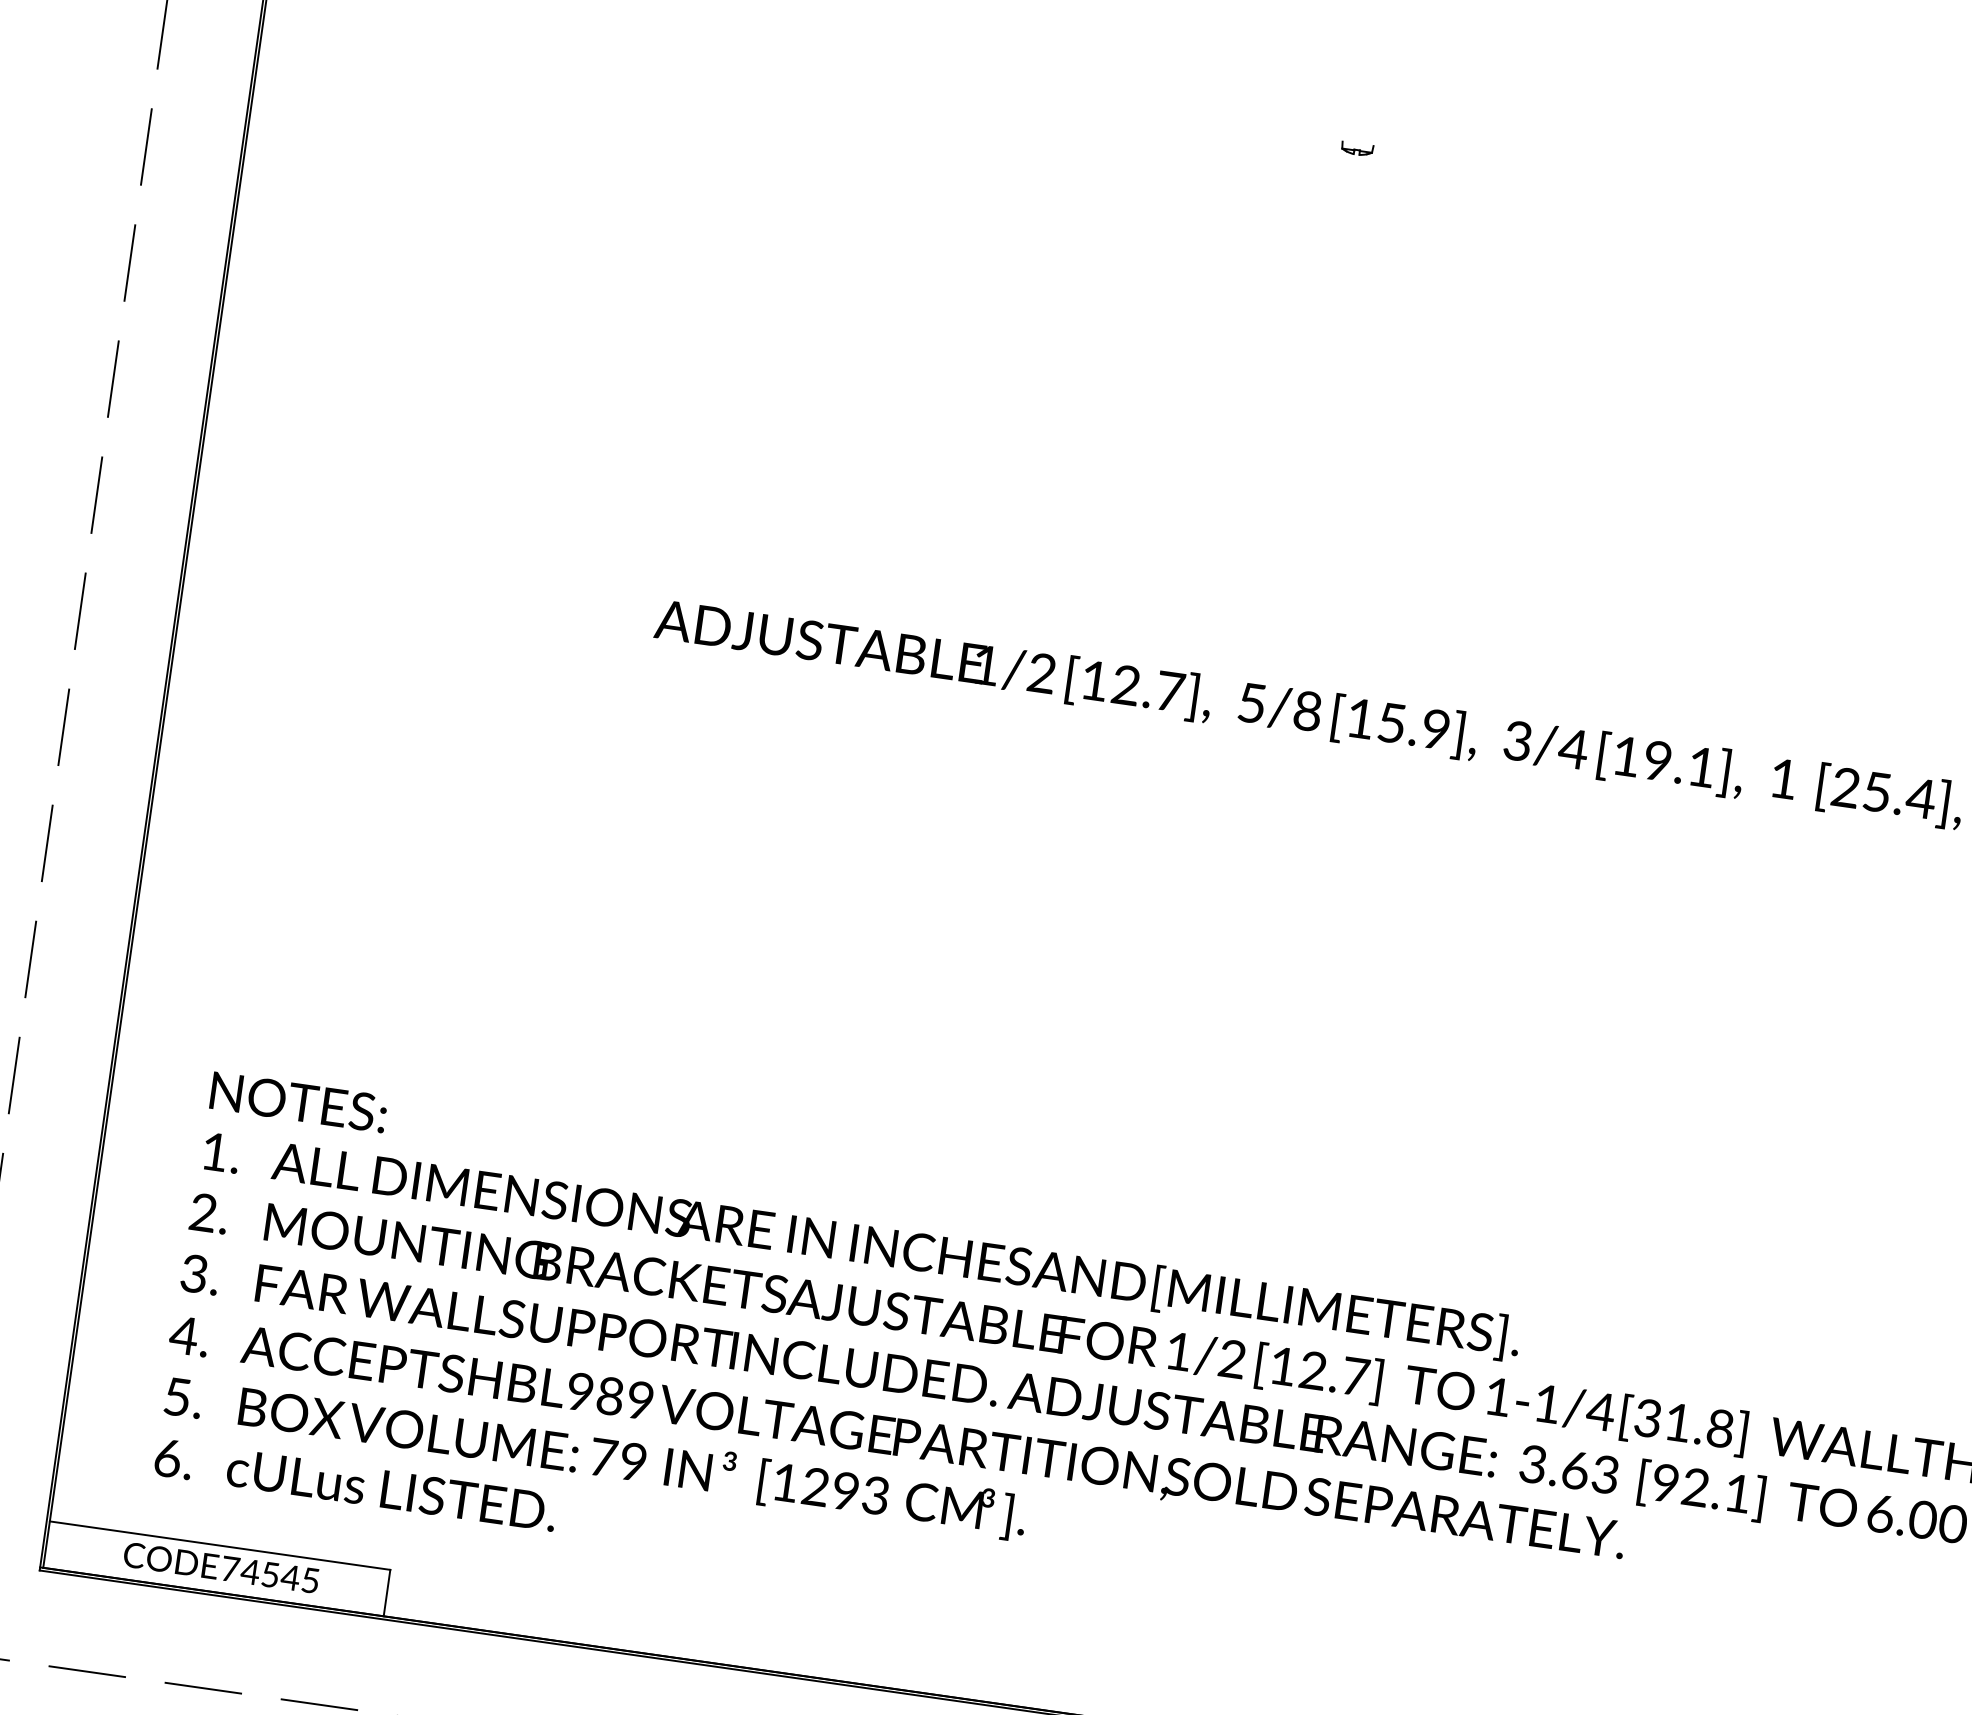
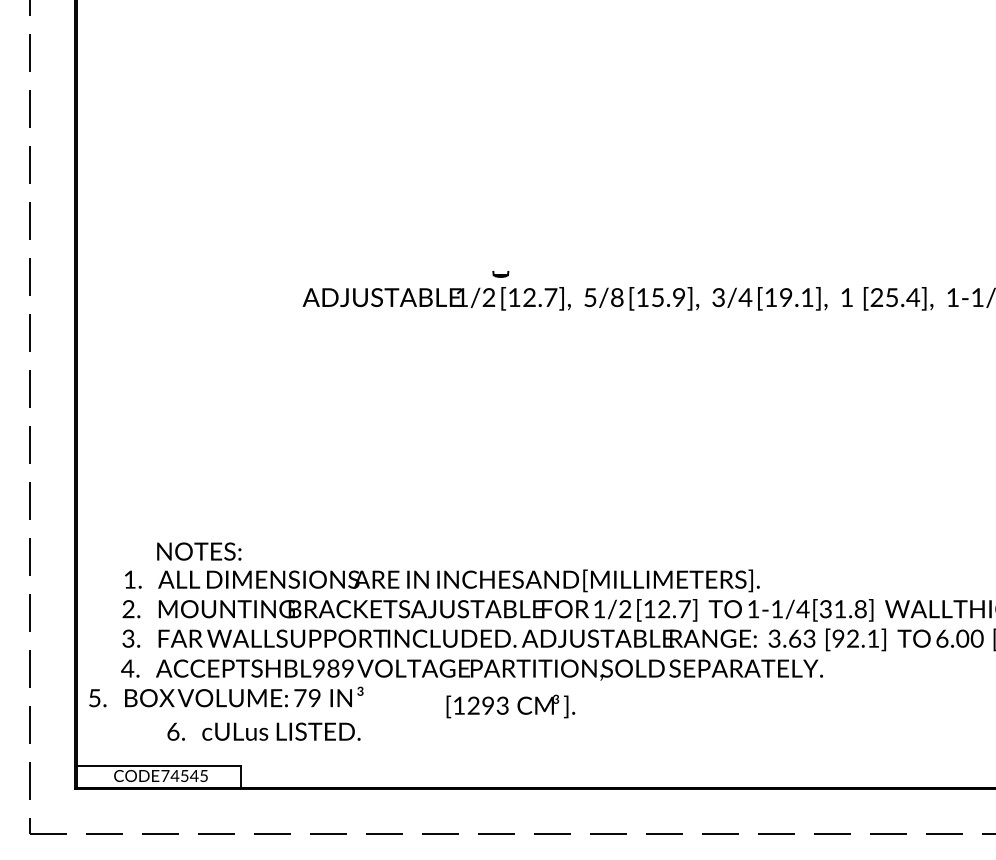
part: (1356, 149) -> (500, 274), moved
text: (299, 1102) -> (199, 551), moved
text: (450, 1432) -> (226, 696), moved
text: (354, 1484) -> (263, 731), moved
text: (891, 1499) -> (510, 706), moved

